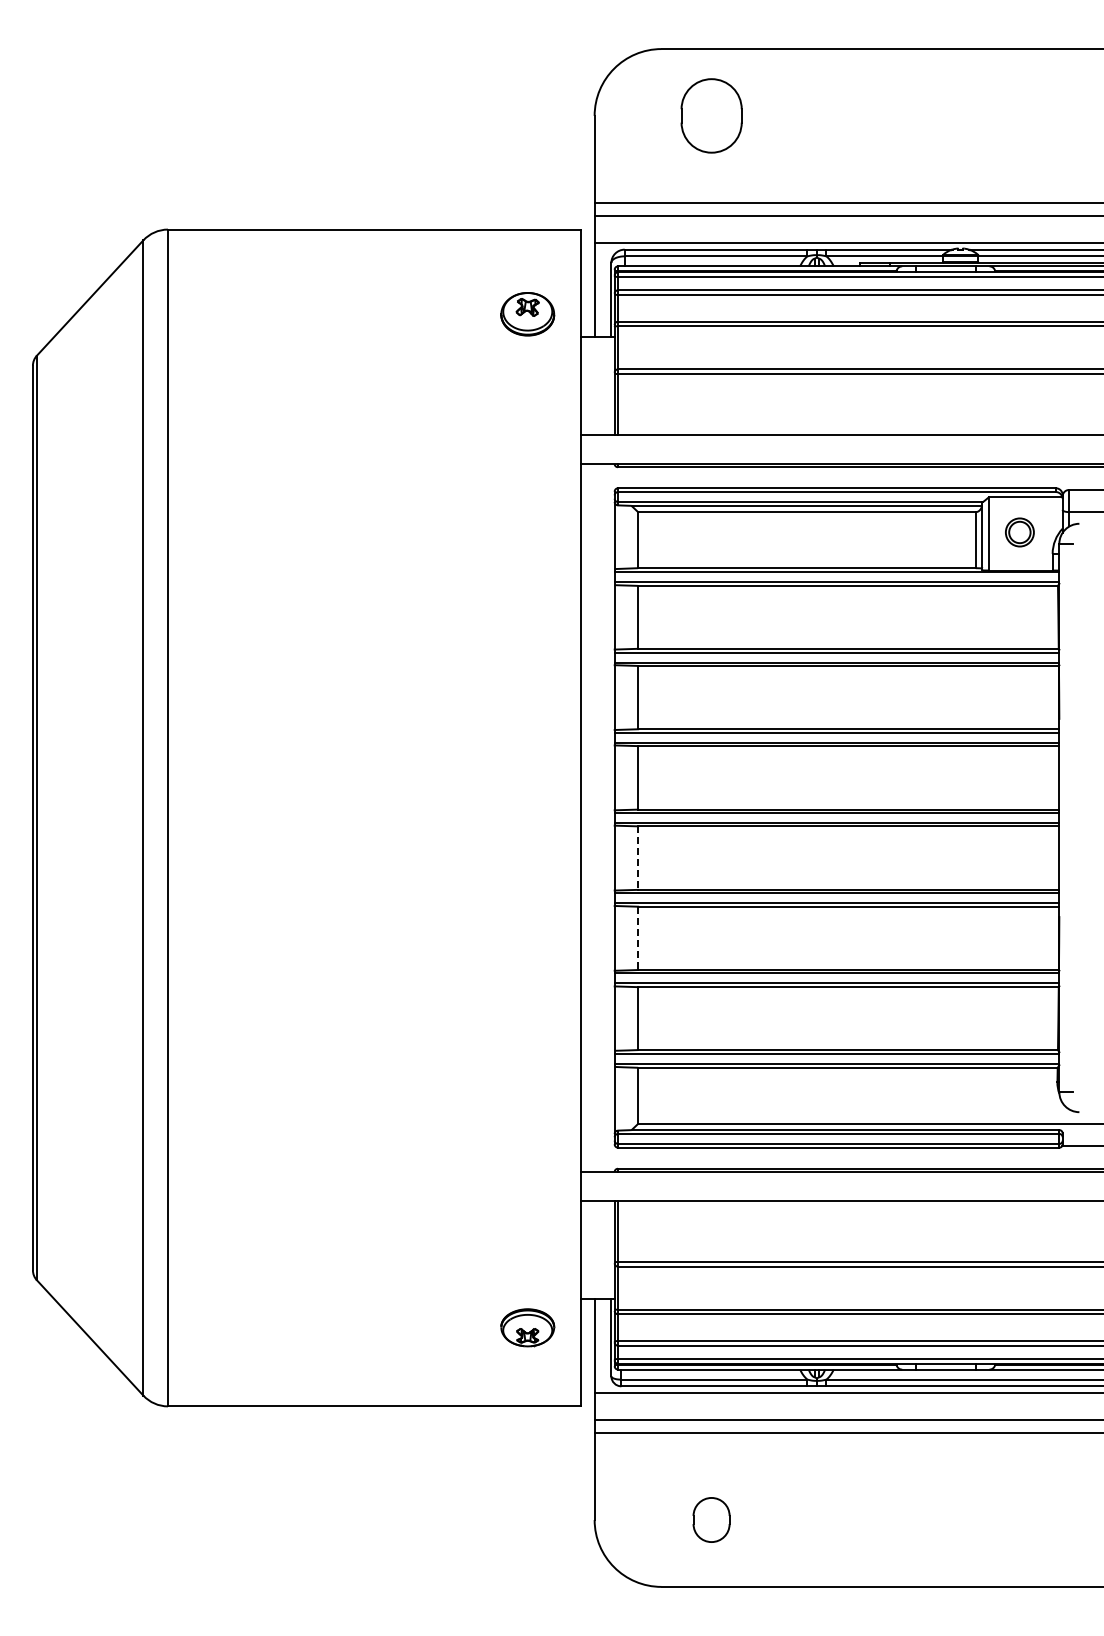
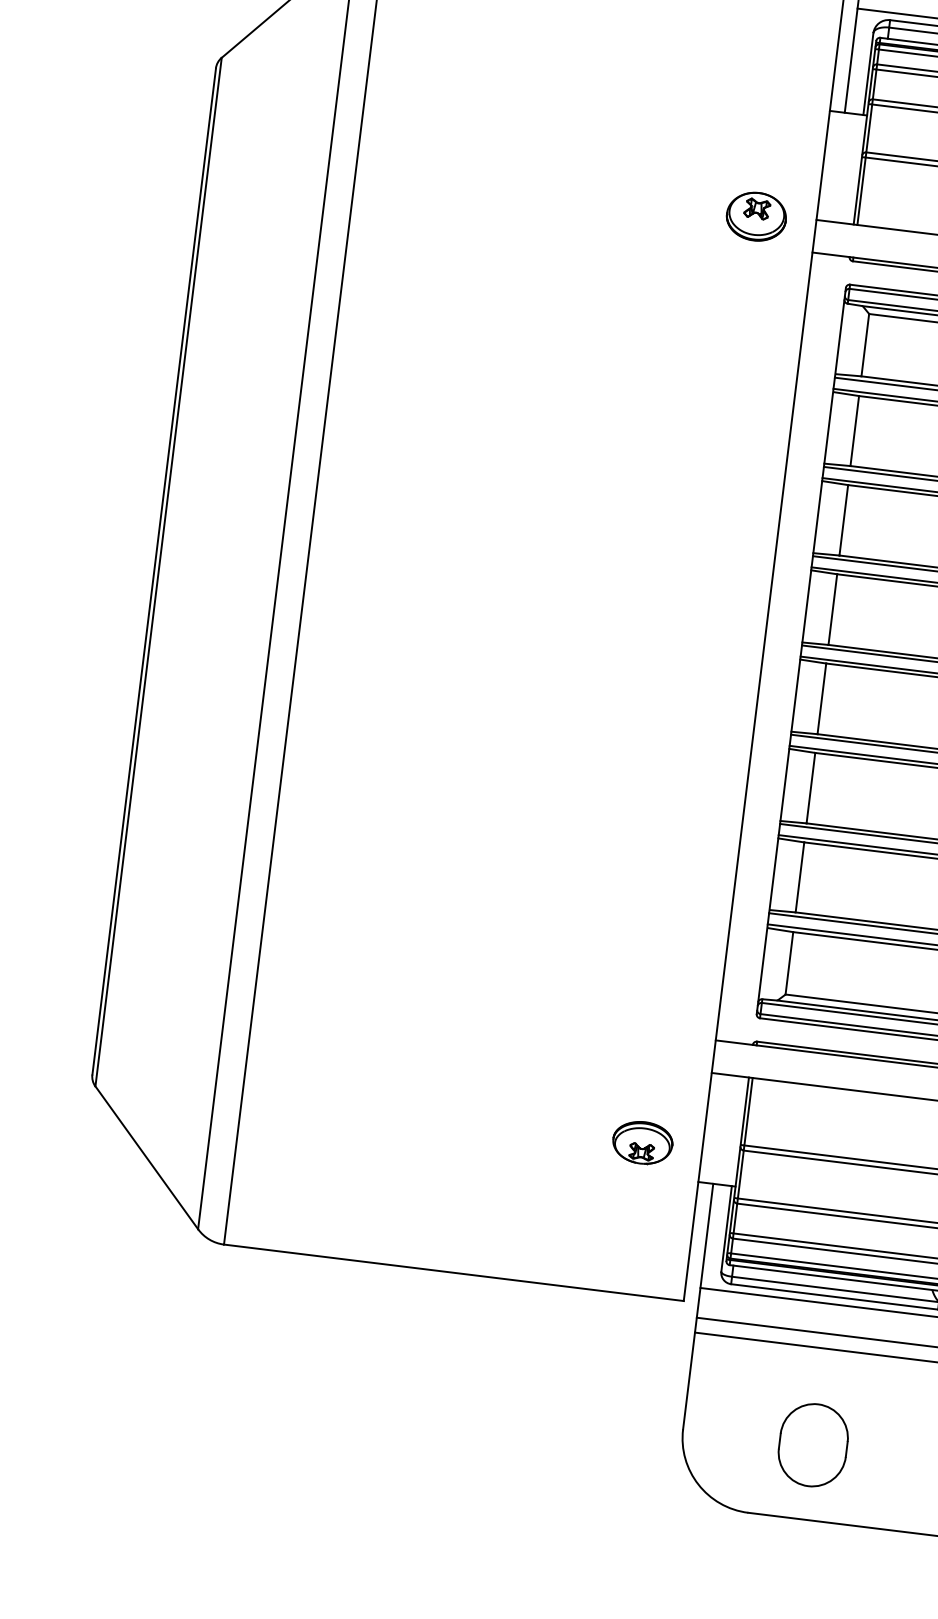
part: (527, 314) -> (756, 216), moved
line: (638, 858) -> (822, 699), dashed -> solid
line: (638, 938) -> (811, 788), dashed -> solid
part: (527, 1327) -> (642, 1142), moved
part: (711, 1519) -> (813, 1444), size x1.67

